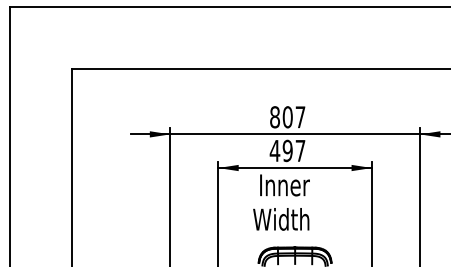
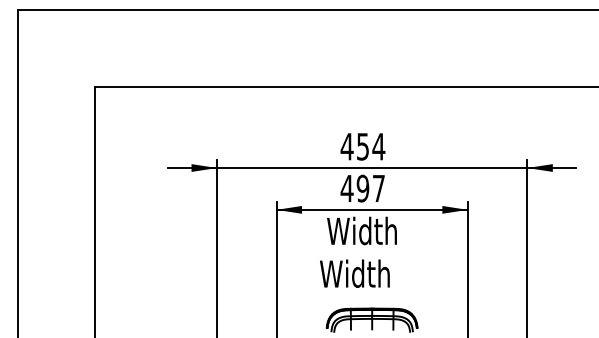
text: (287, 117) -> (362, 146), 807 -> 454
text: (286, 184) -> (361, 230), Inner -> Width

